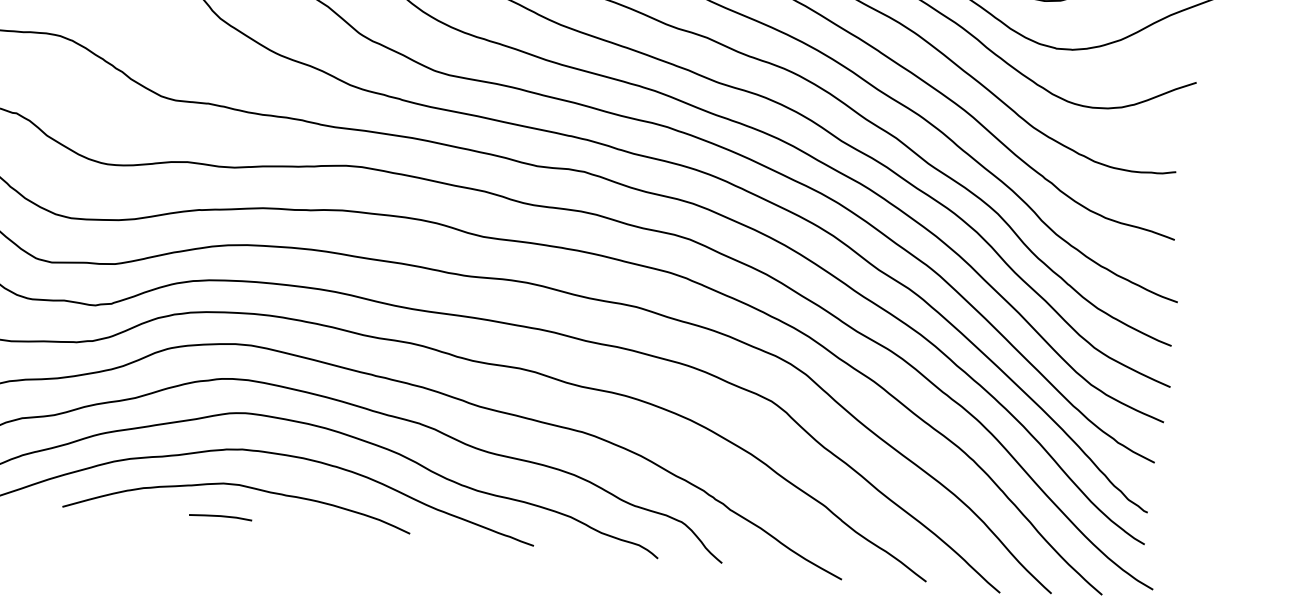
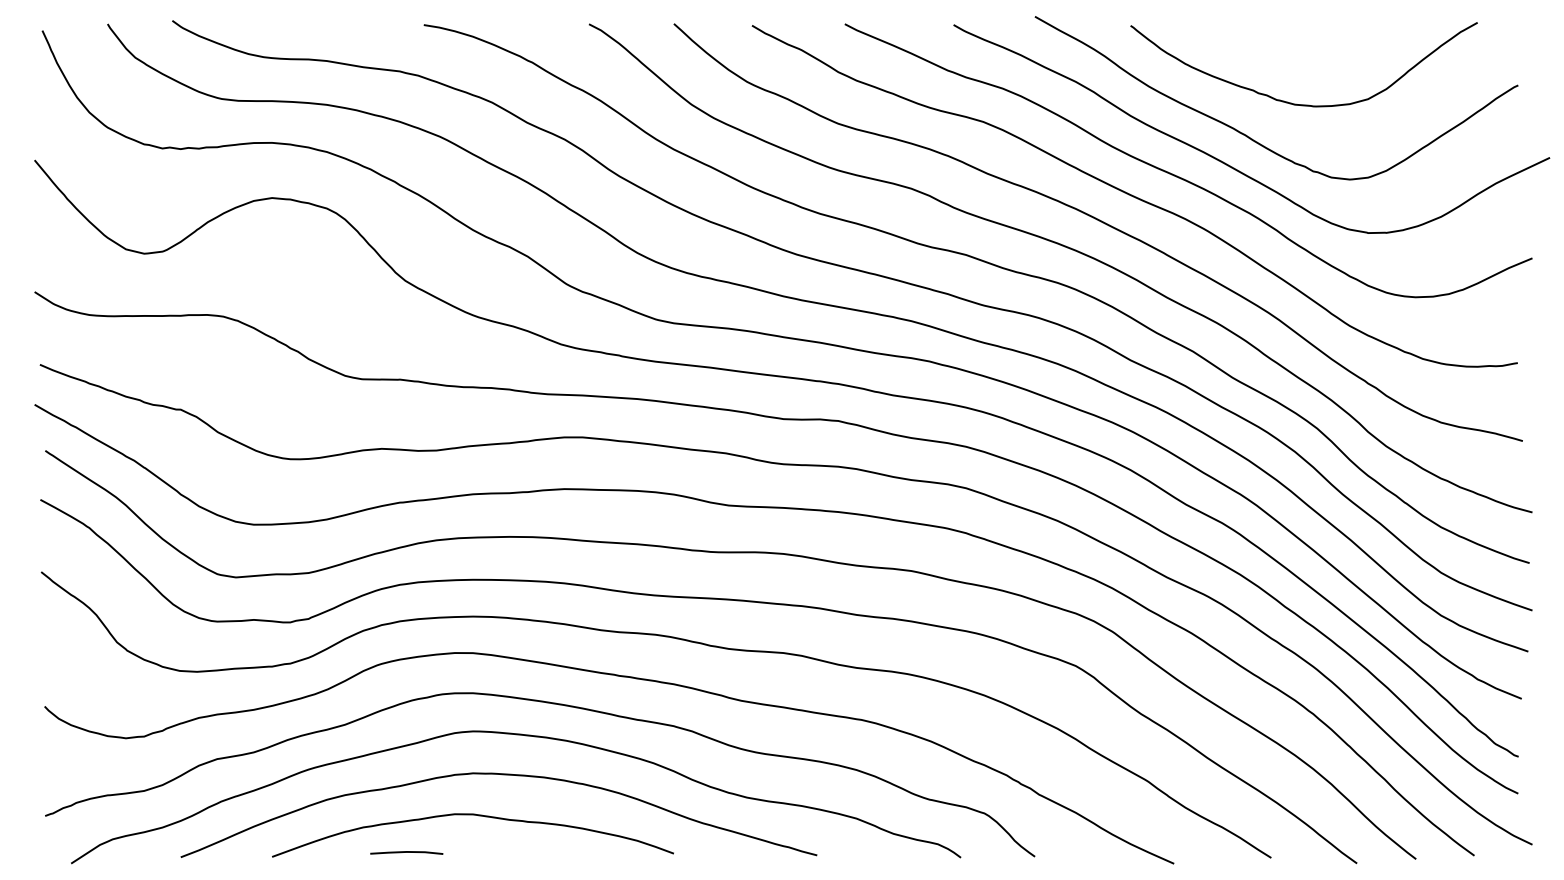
line: (220, 516) -> (406, 852), moved

